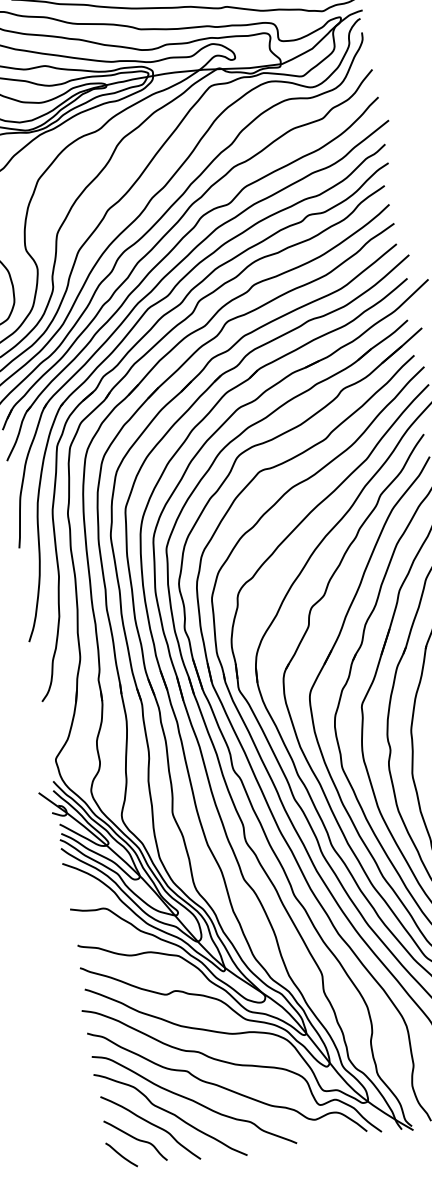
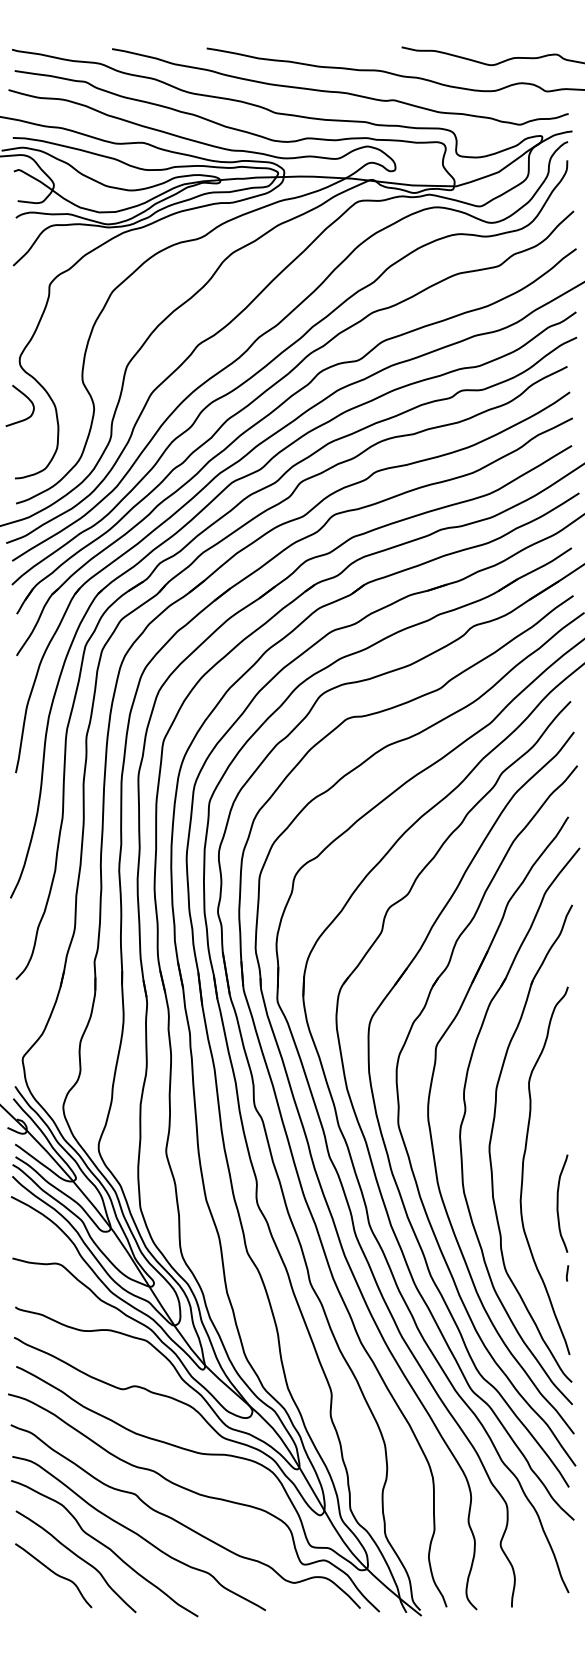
curve: (121, 1154) -> (32, 1591), removed

